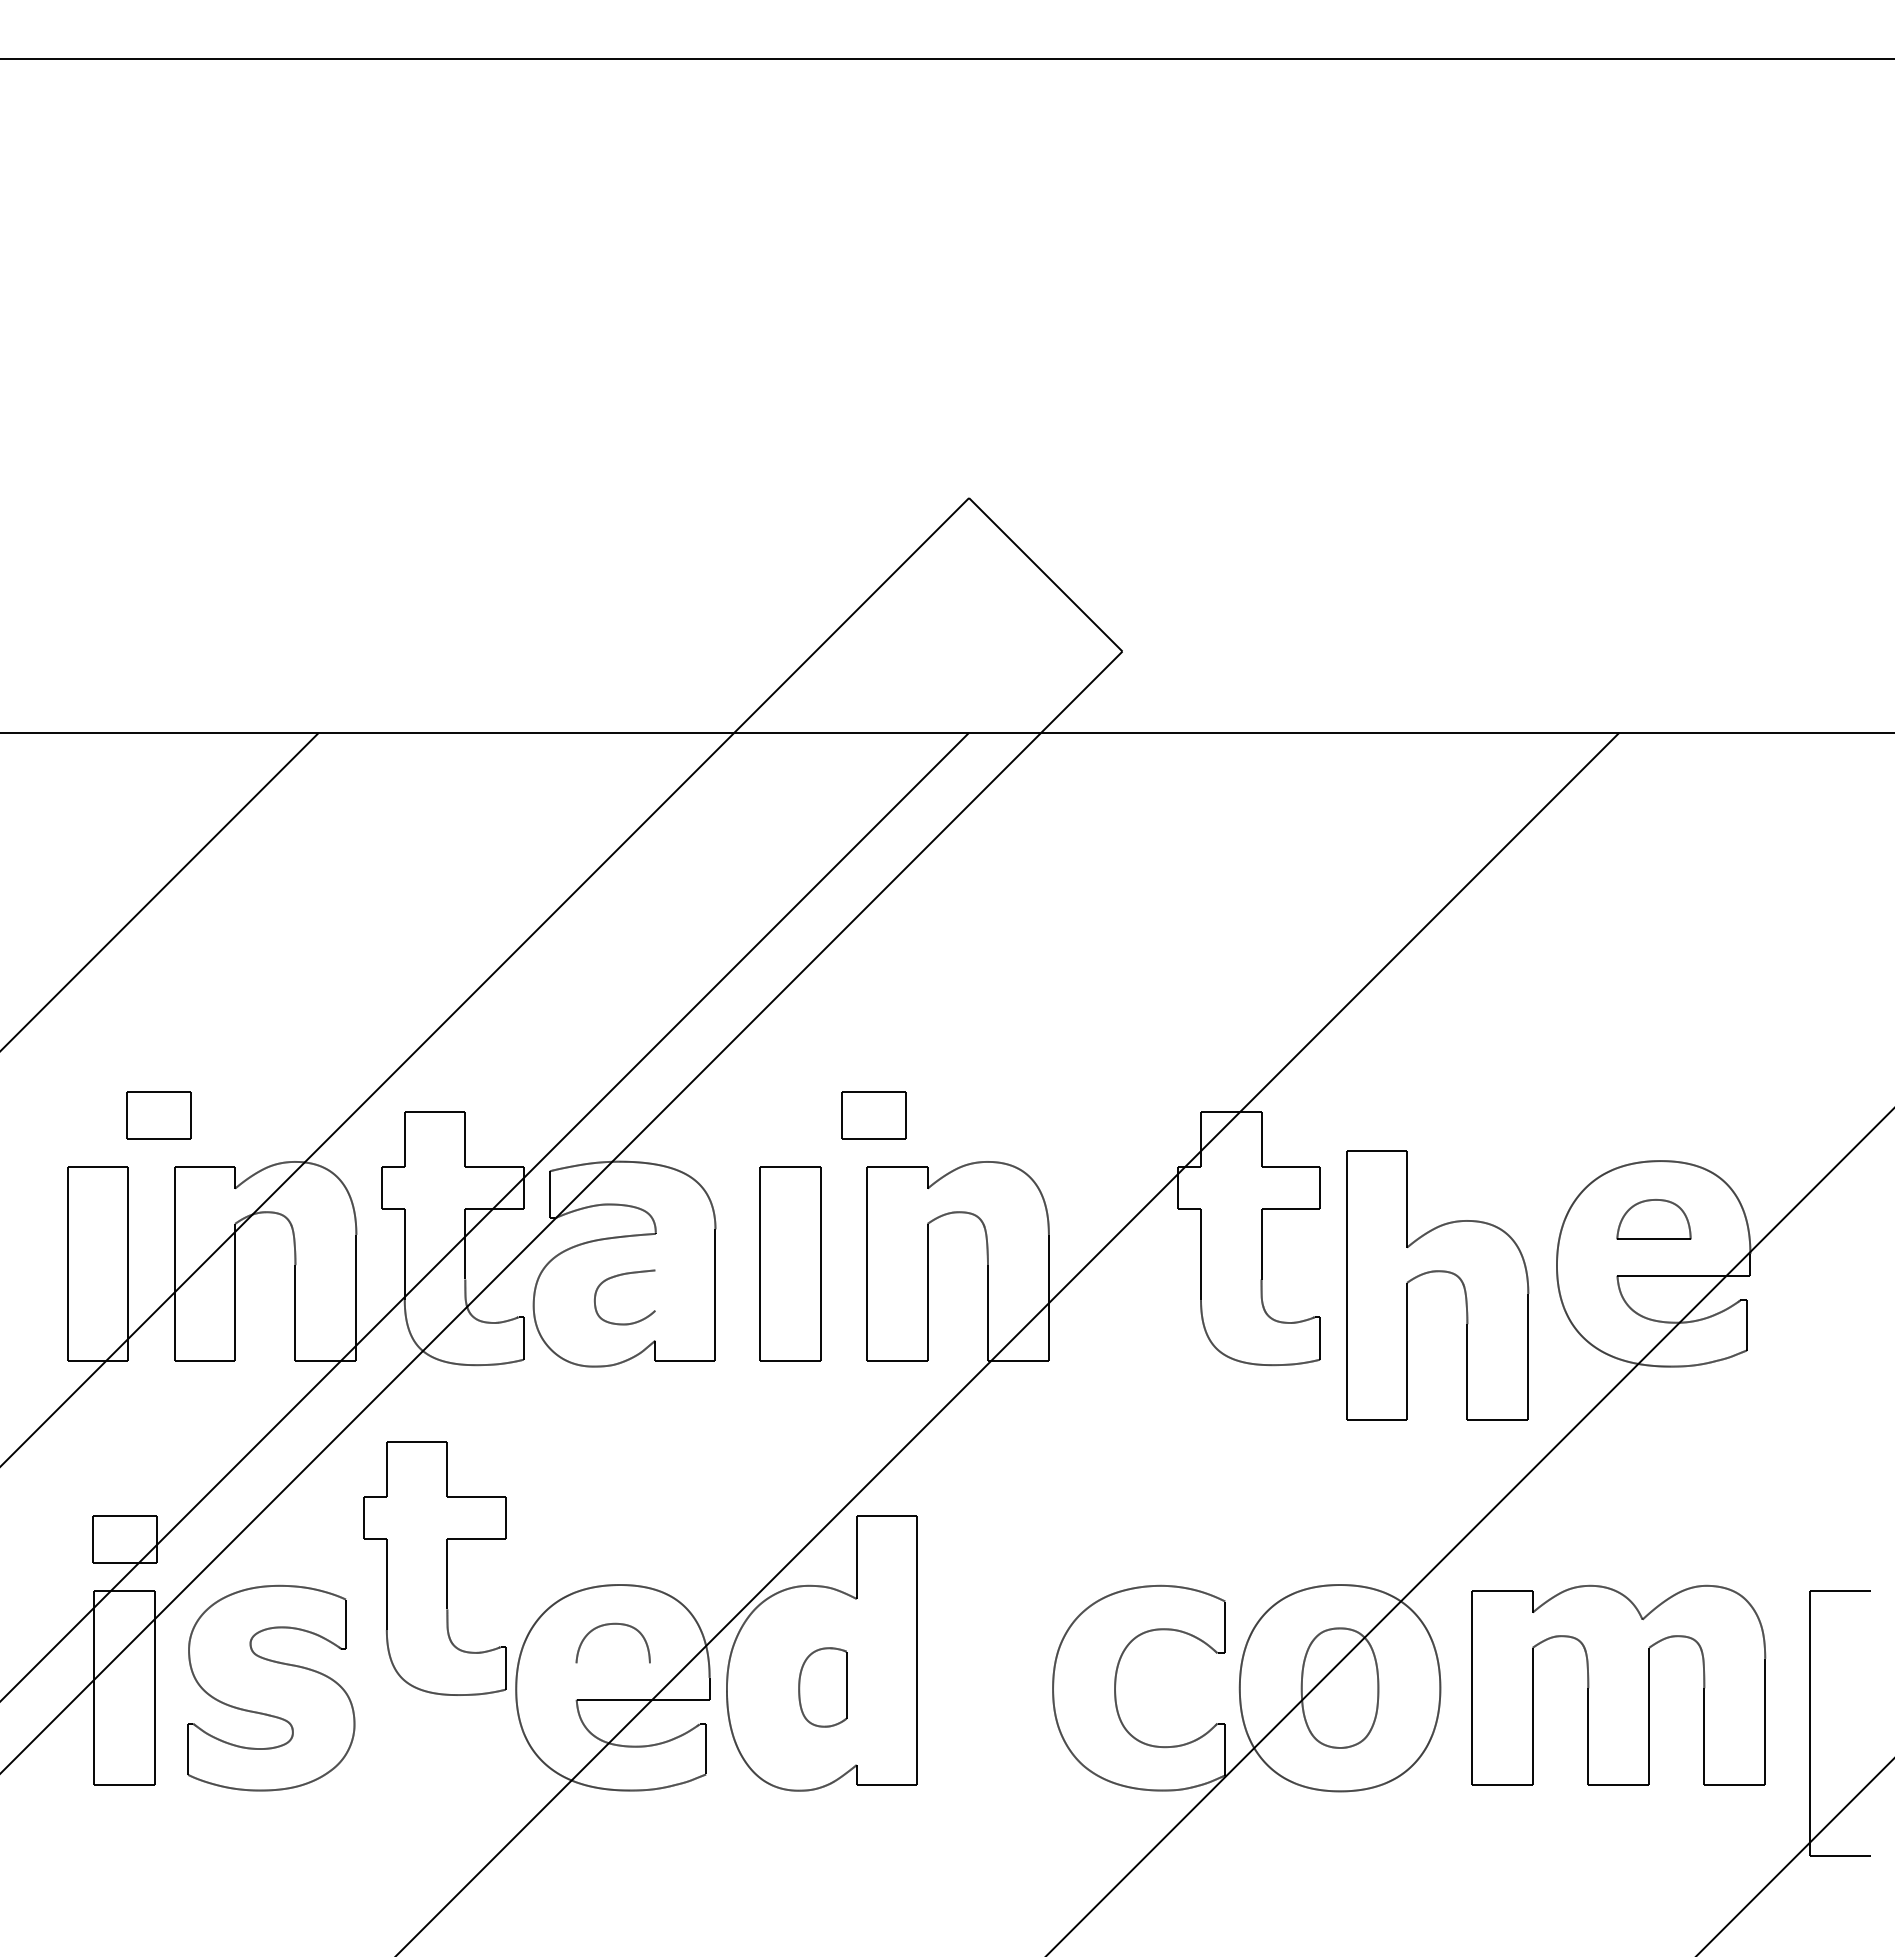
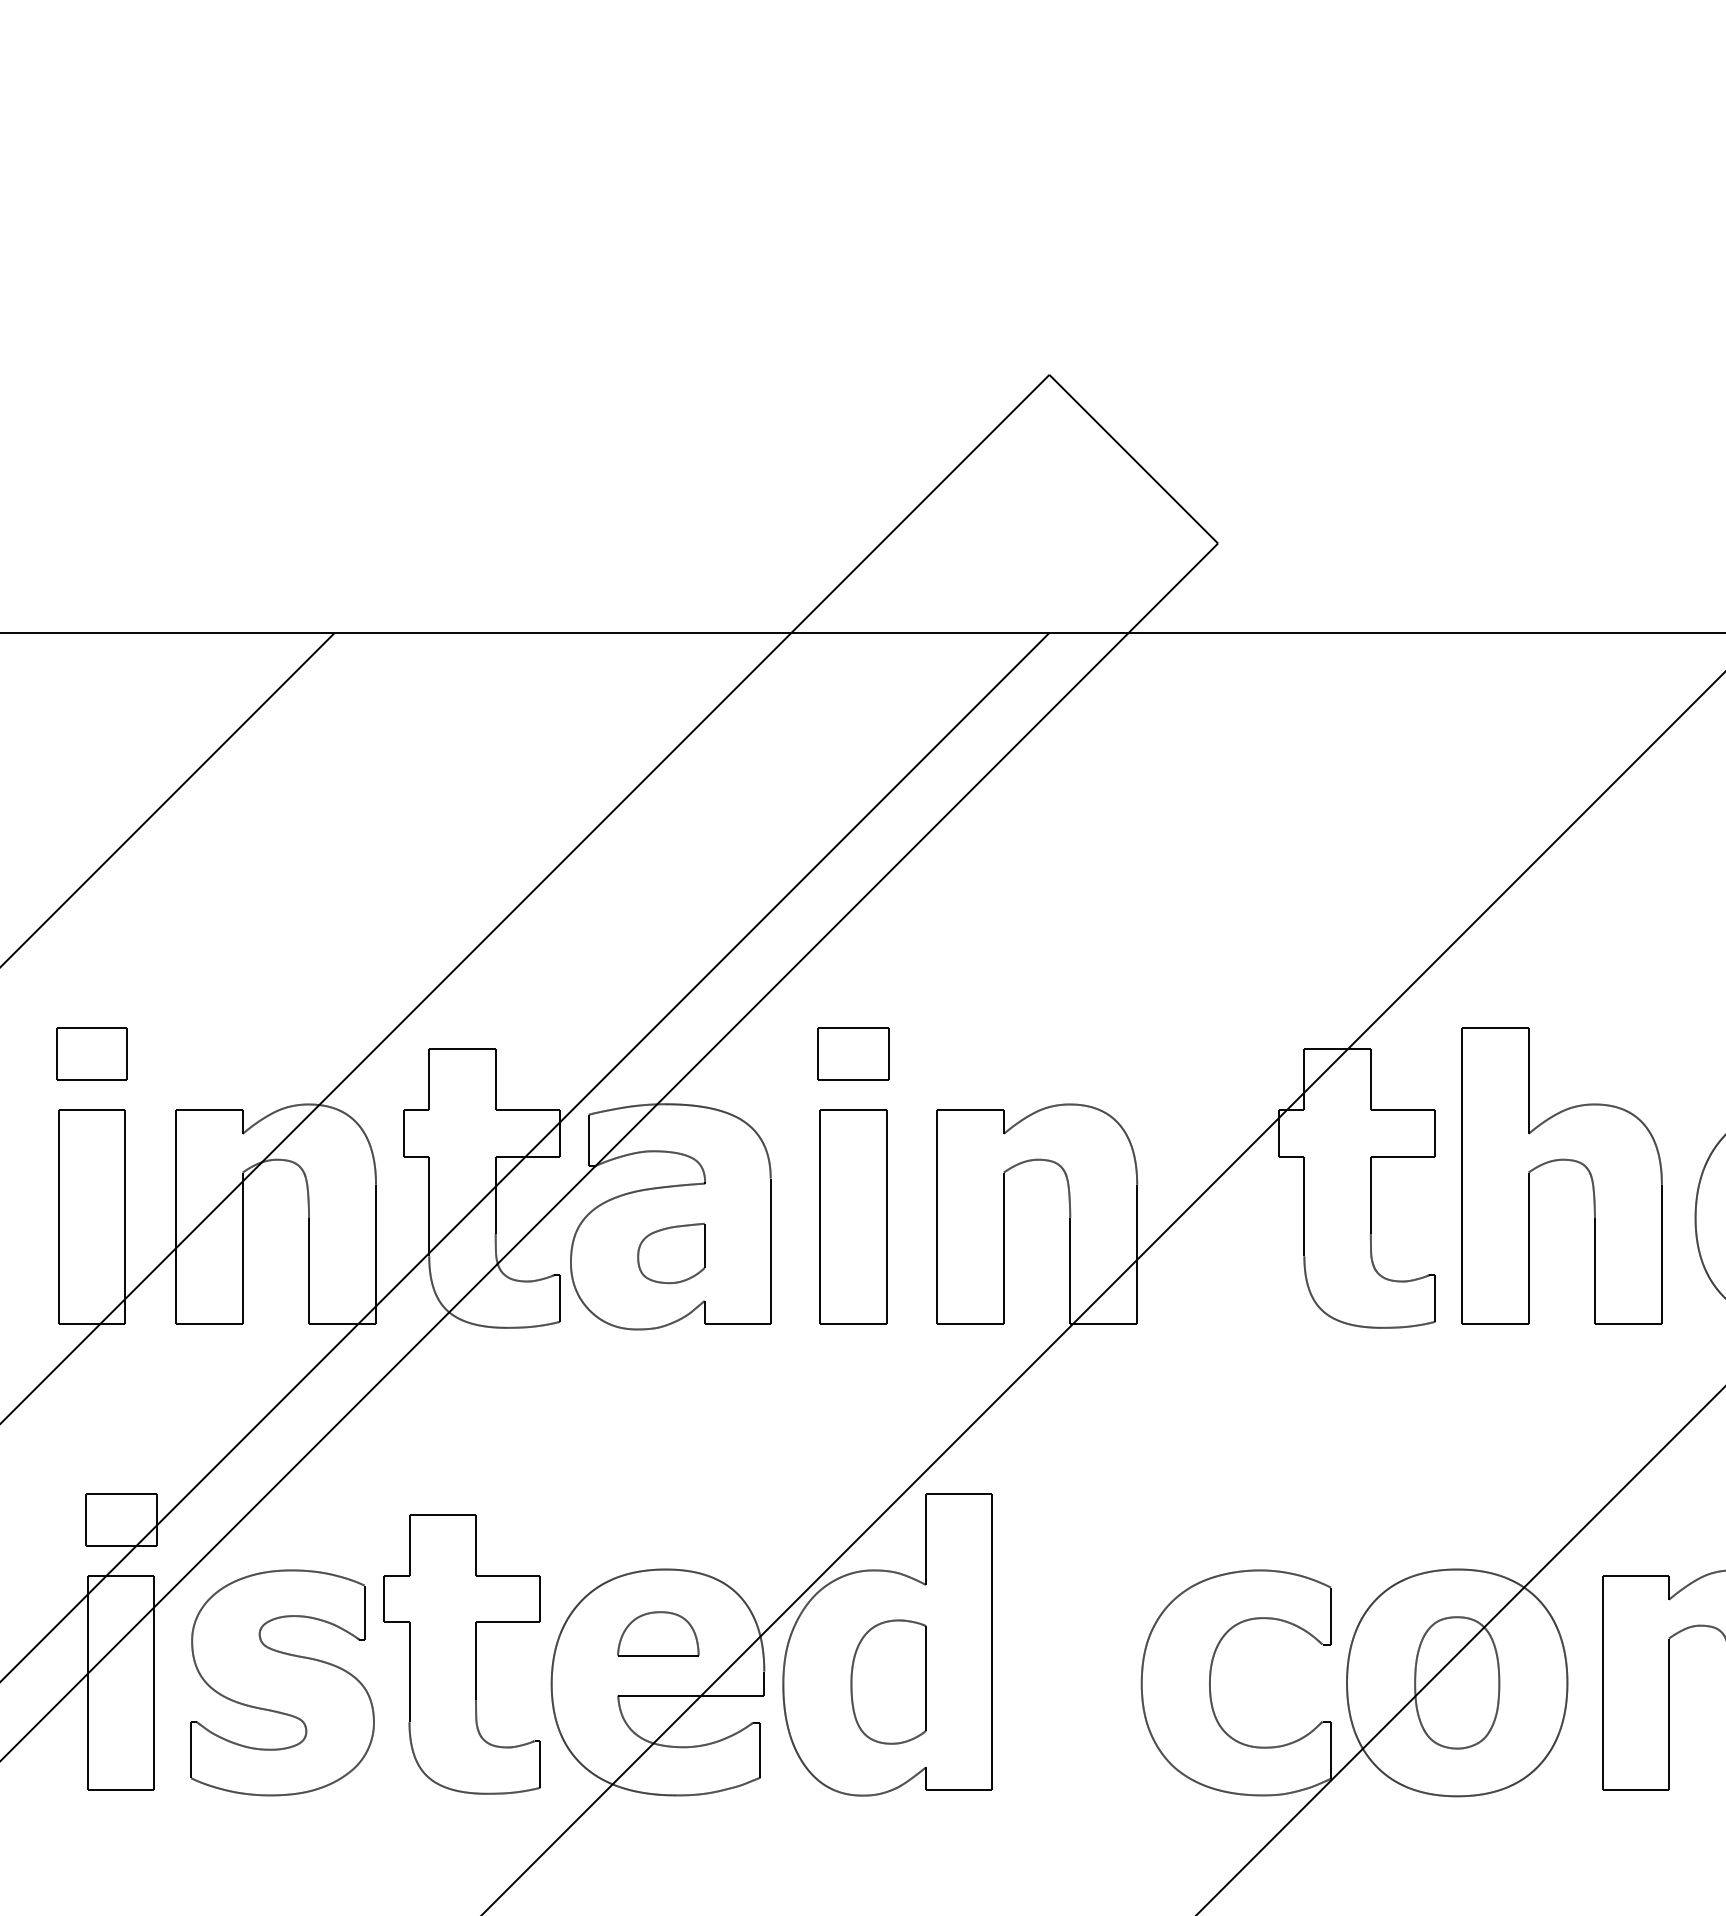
part: (158, 1115) -> (91, 1053), moved
part: (873, 1115) -> (853, 1053), moved
part: (1437, 1272) -> (1562, 1161), moved
line: (655, 1290) -> (704, 1245), added
part: (434, 1568) -> (461, 1654), moved
line: (612, 1663) -> (657, 1655), added
part: (822, 1687) -> (888, 1682), size x1.43

